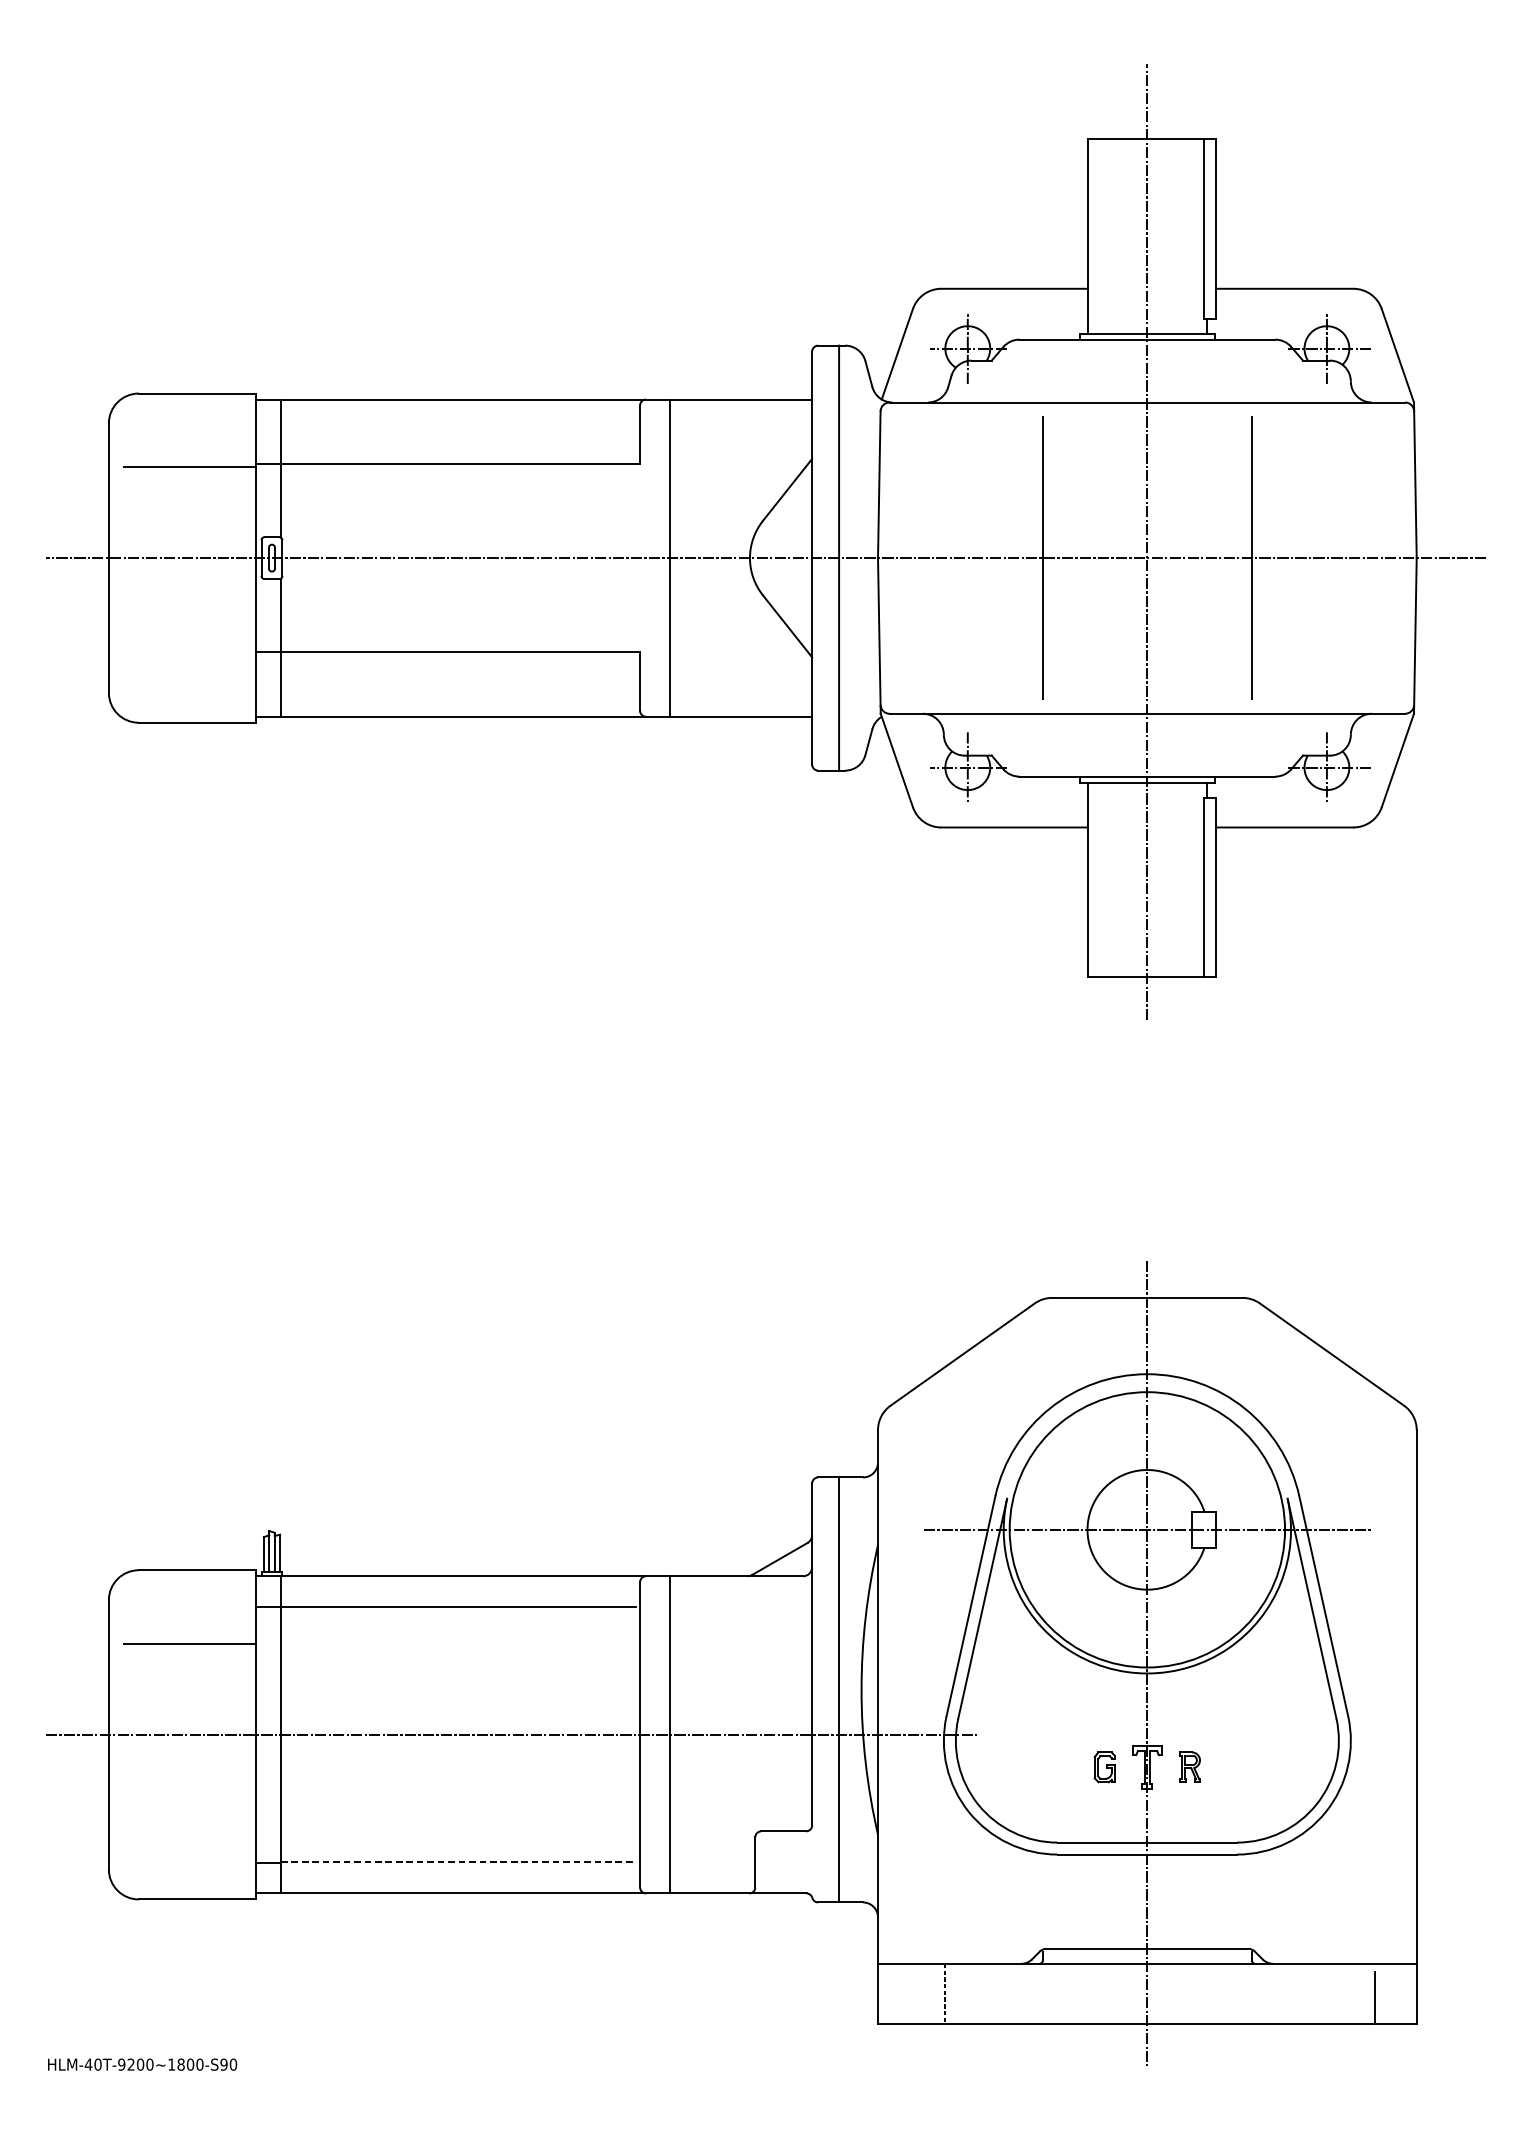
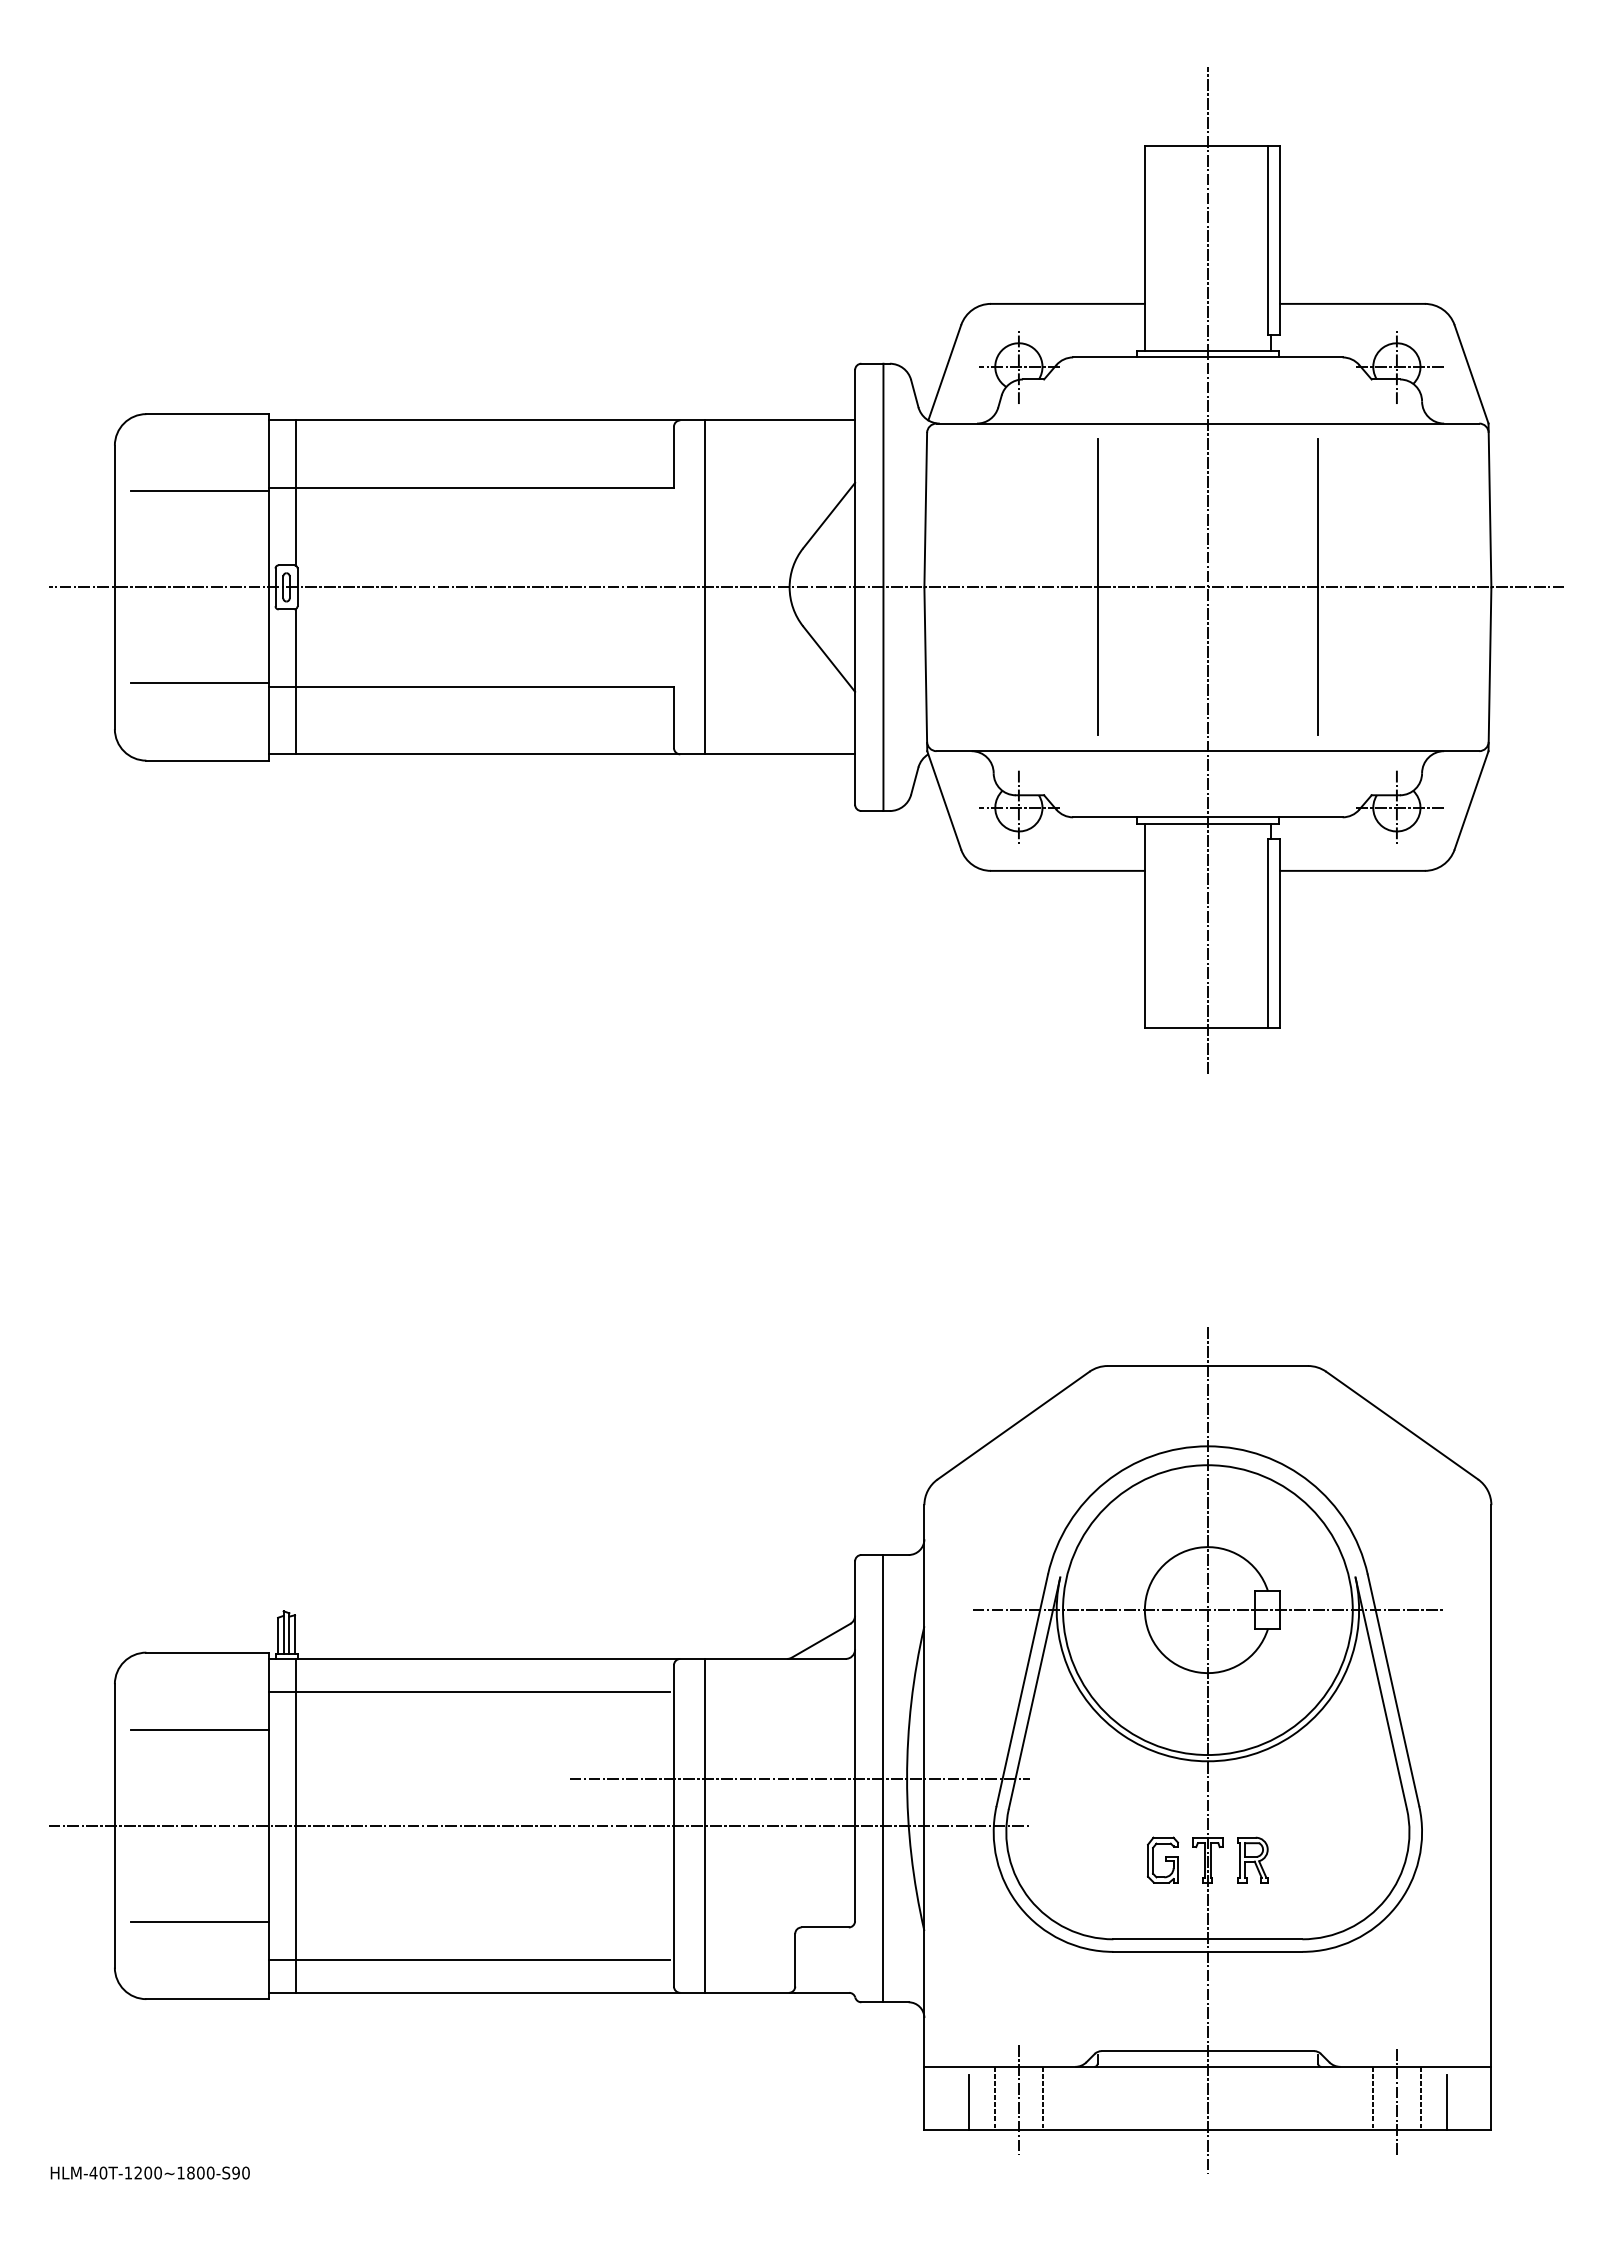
line: (189, 649) -> (199, 683), added
line: (759, 1689) -> (799, 1778), added
part: (1104, 1766) -> (1162, 1859), size x1.43
part: (1189, 1766) -> (1252, 1859), size x1.43
line: (189, 1825) -> (199, 1921), added
line: (458, 1862) -> (482, 1960), dashed -> solid
line: (990, 1992) -> (1042, 2097), added
line: (1304, 1992) -> (1373, 2097), added
line: (1349, 1992) -> (1420, 2097), added
line: (967, 1994) -> (1018, 2099), added
line: (1326, 1996) -> (1396, 2101), added
line: (919, 1997) -> (968, 2102), added
text: (121, 2064) -> (128, 2172), HLM-40T-9200~1800-S90 -> HLM-40T-1200~1800-S90

